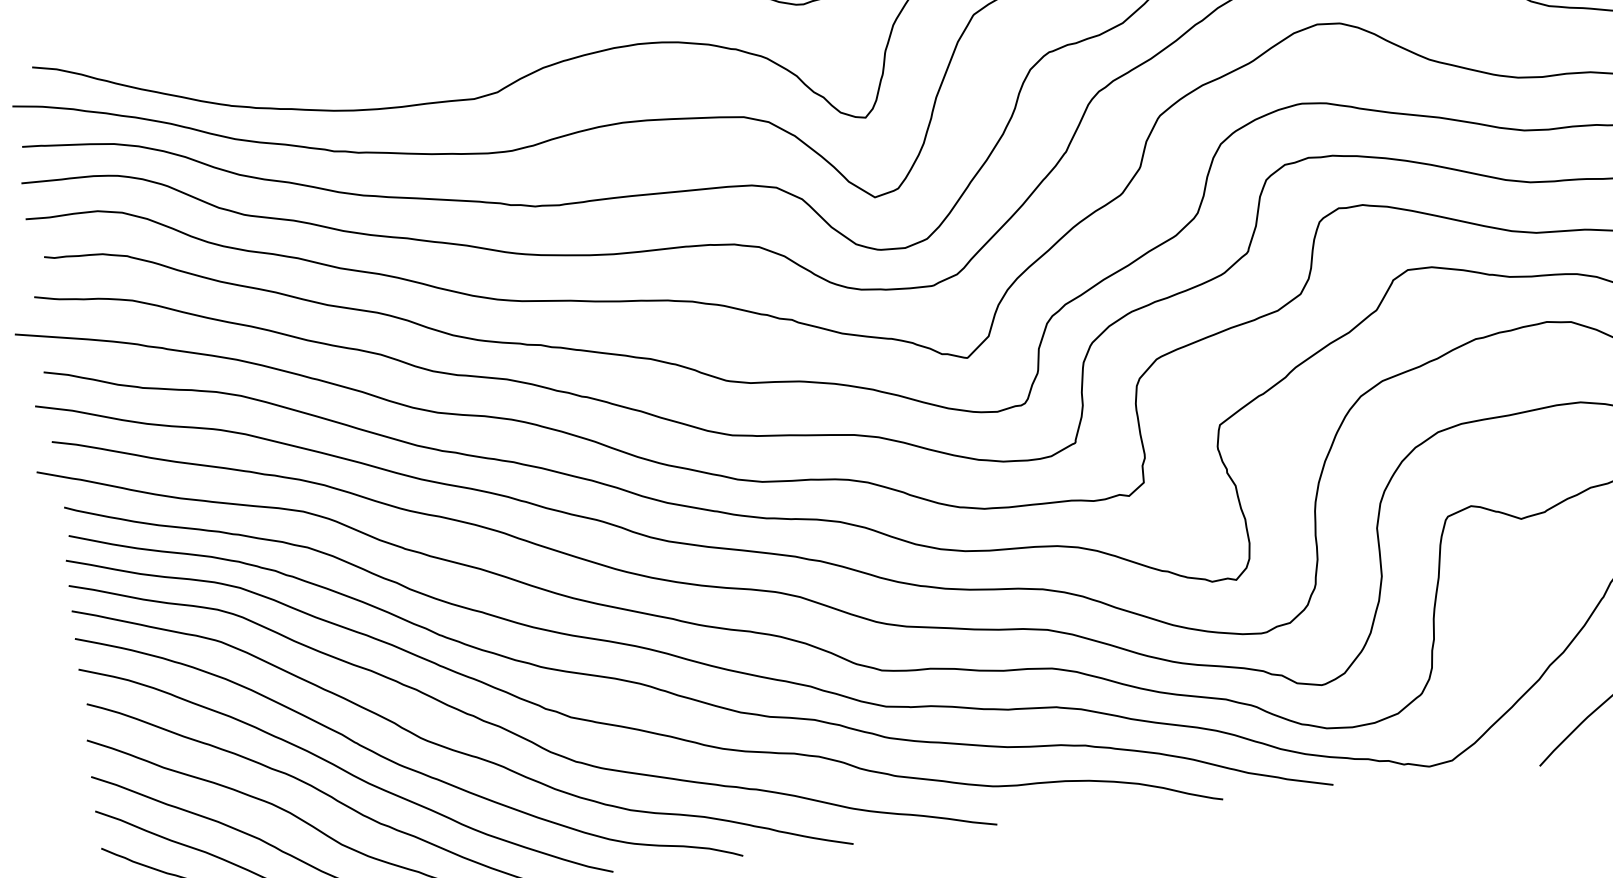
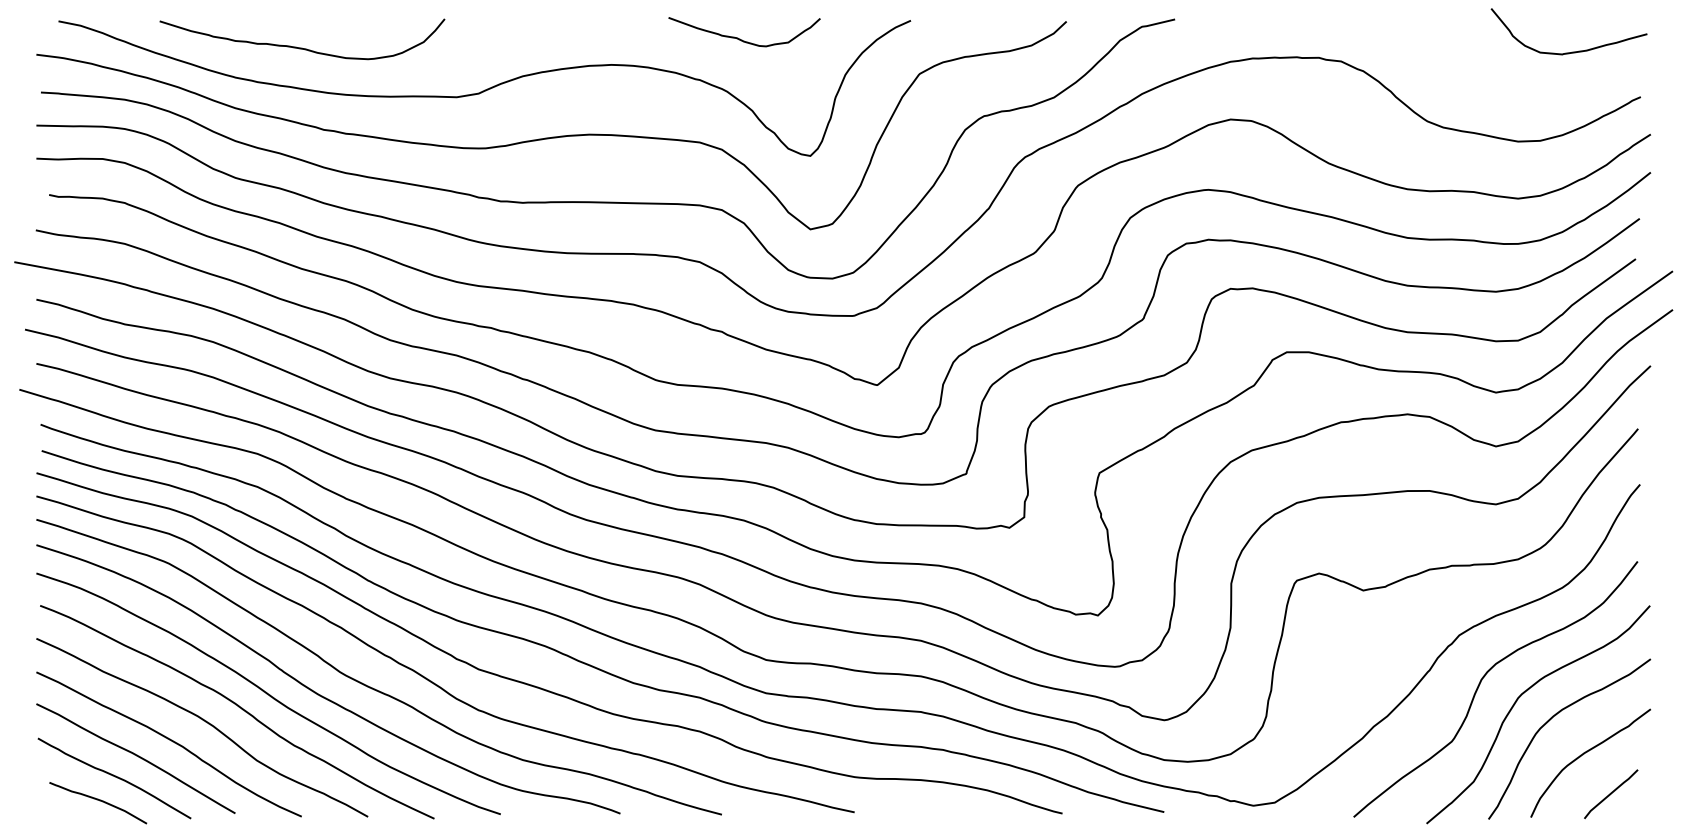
curve: (300, 64) -> (302, 47), added

